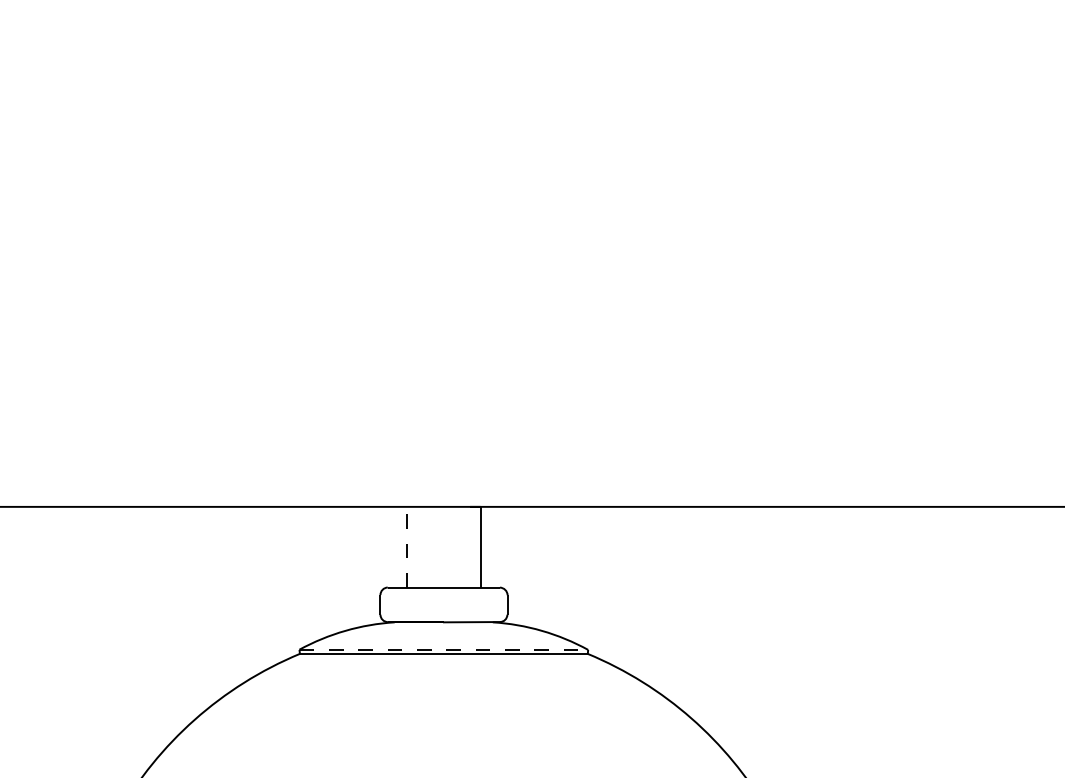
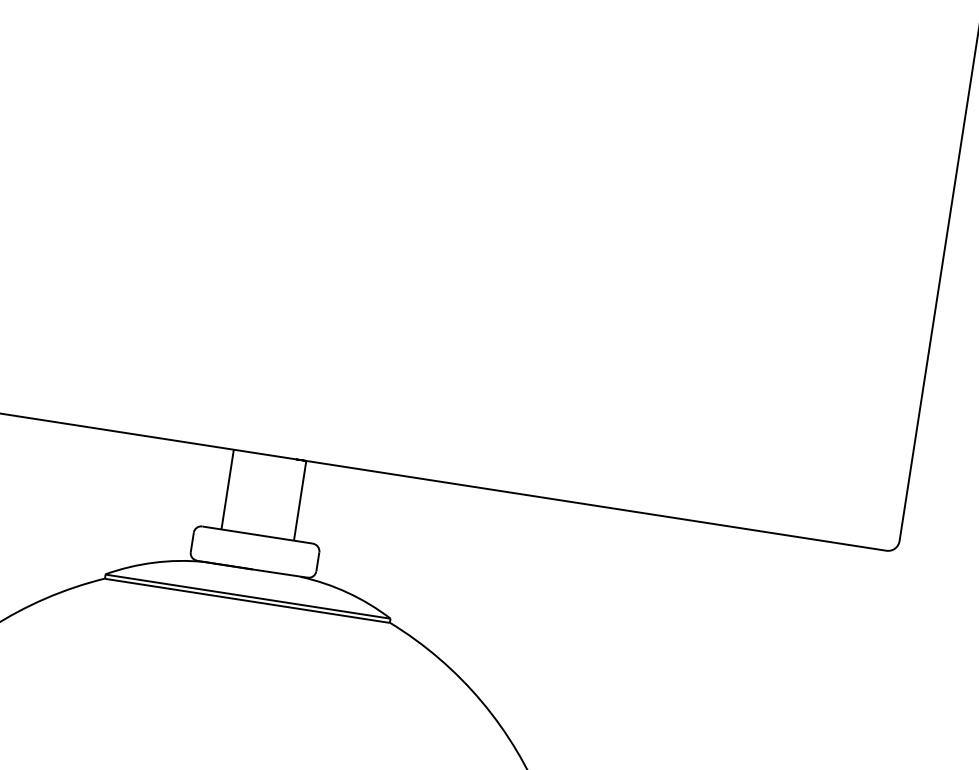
line: (407, 546) -> (227, 488), dashed -> solid
line: (444, 649) -> (248, 596), dashed -> solid

